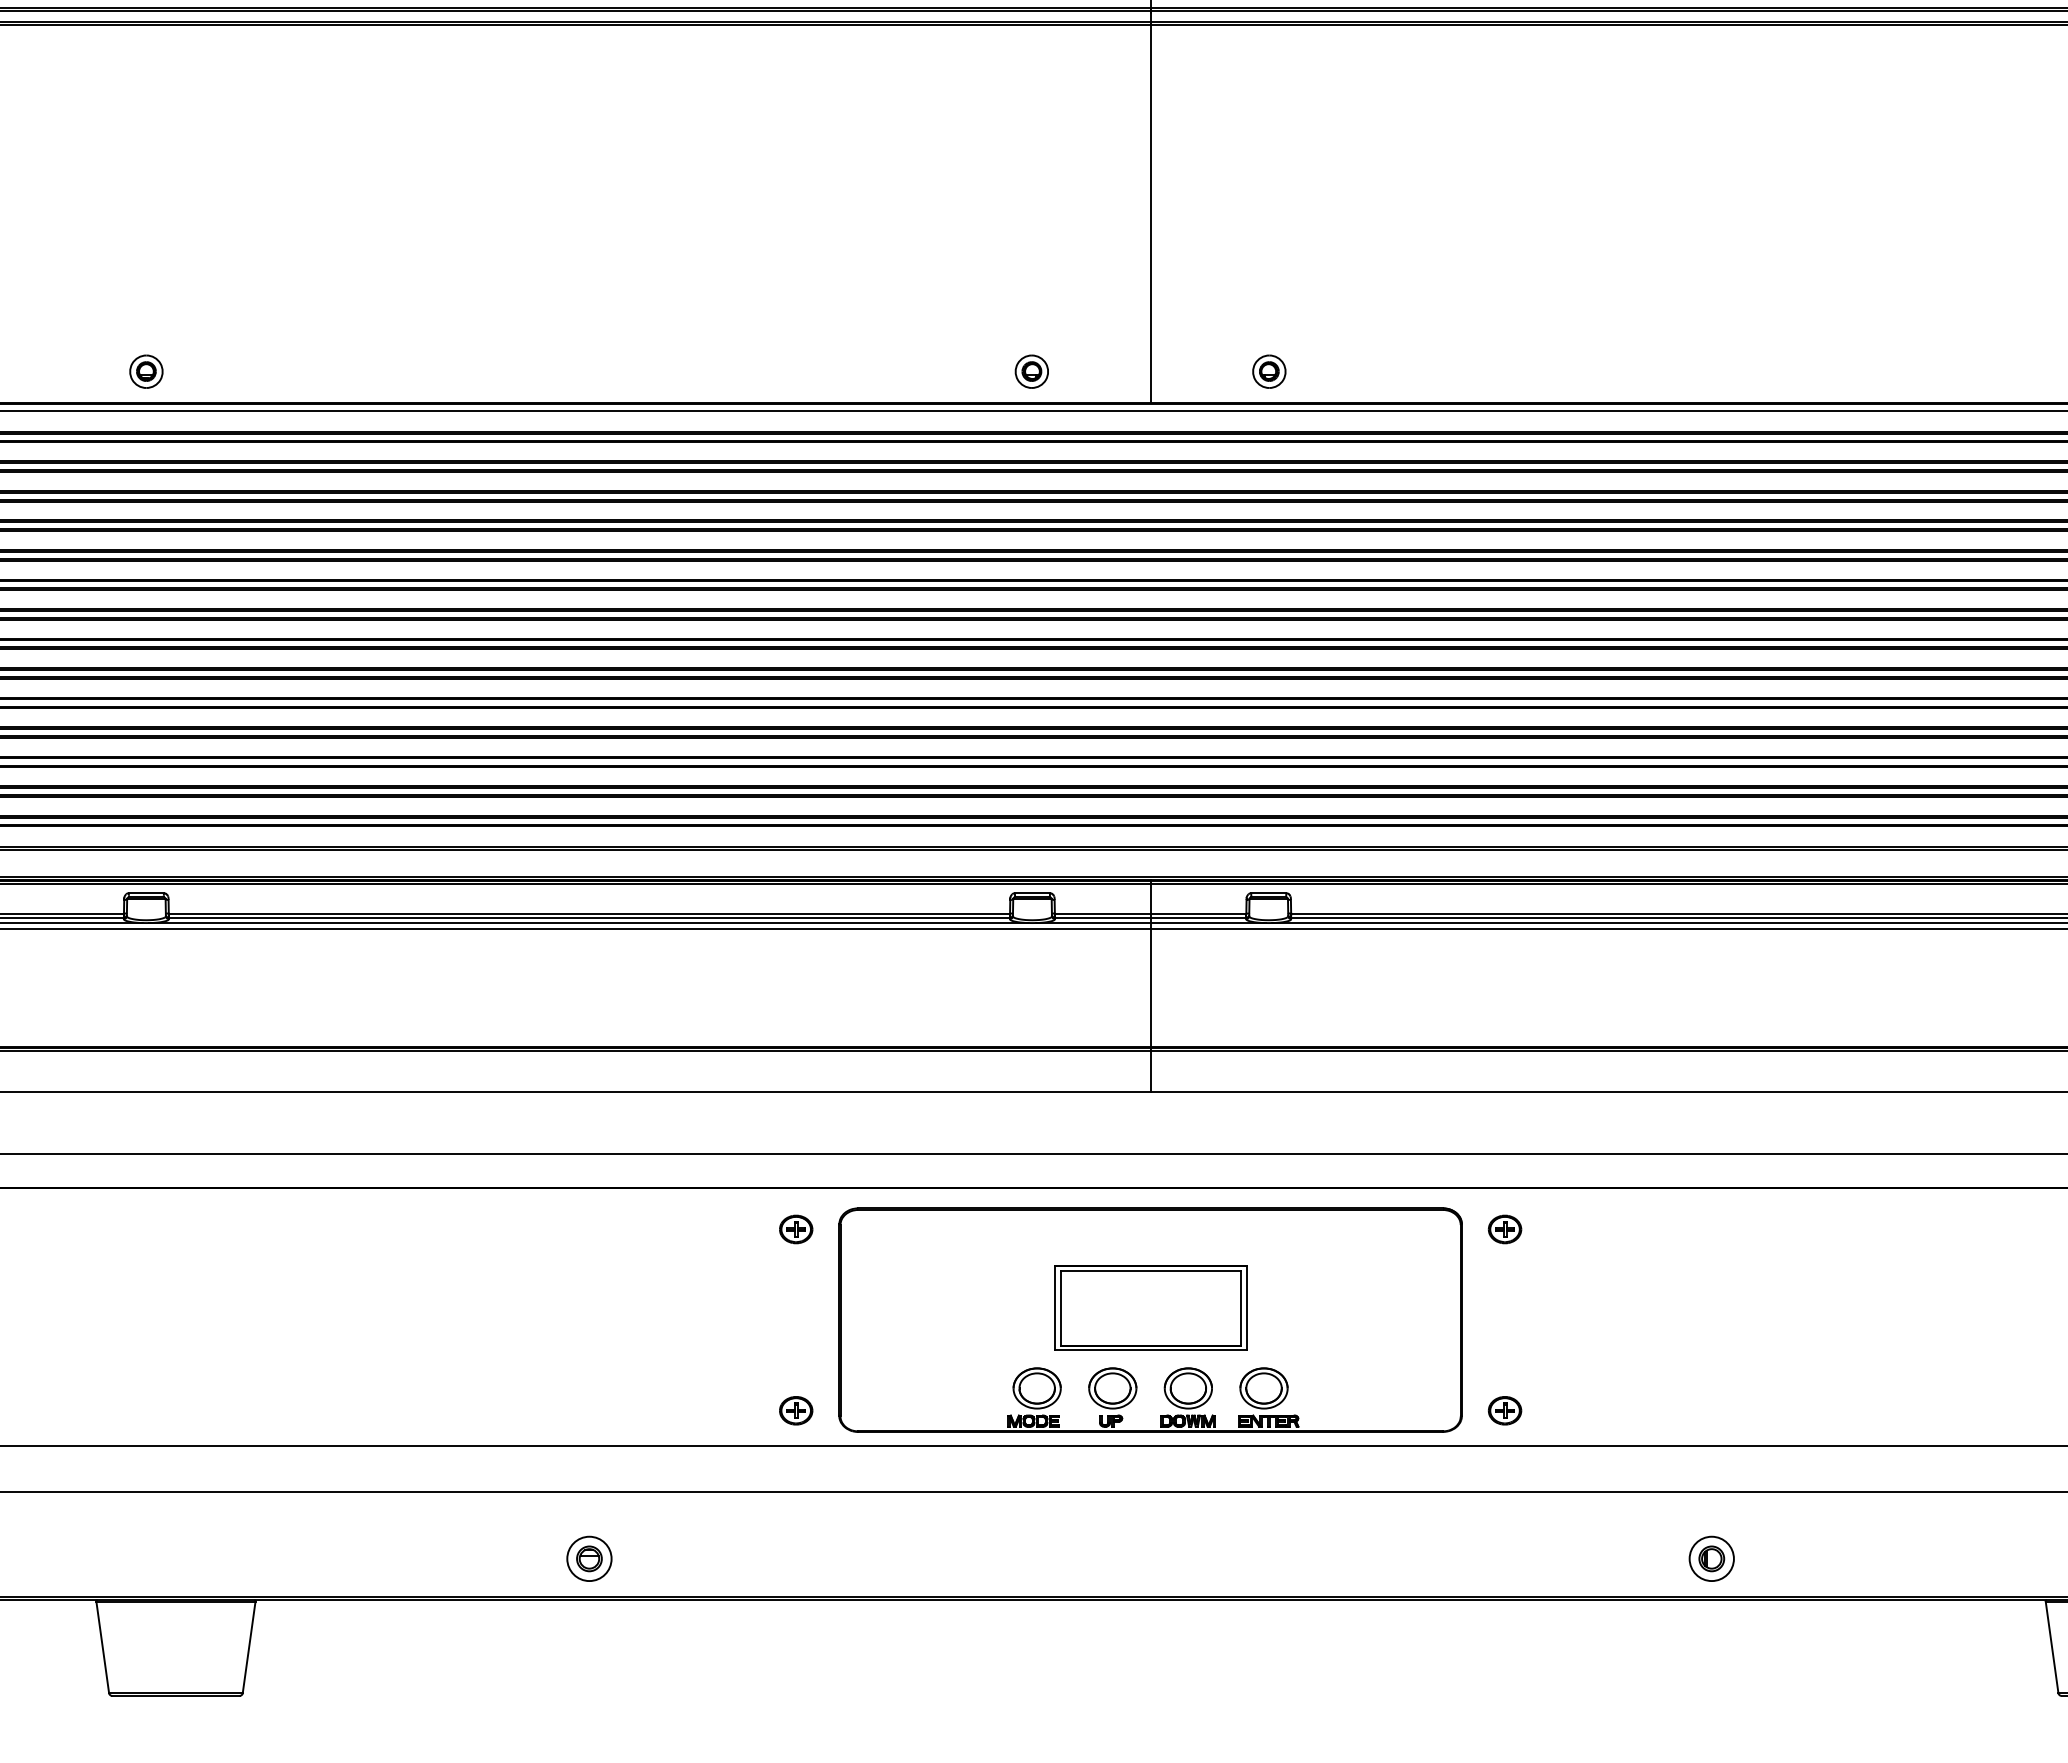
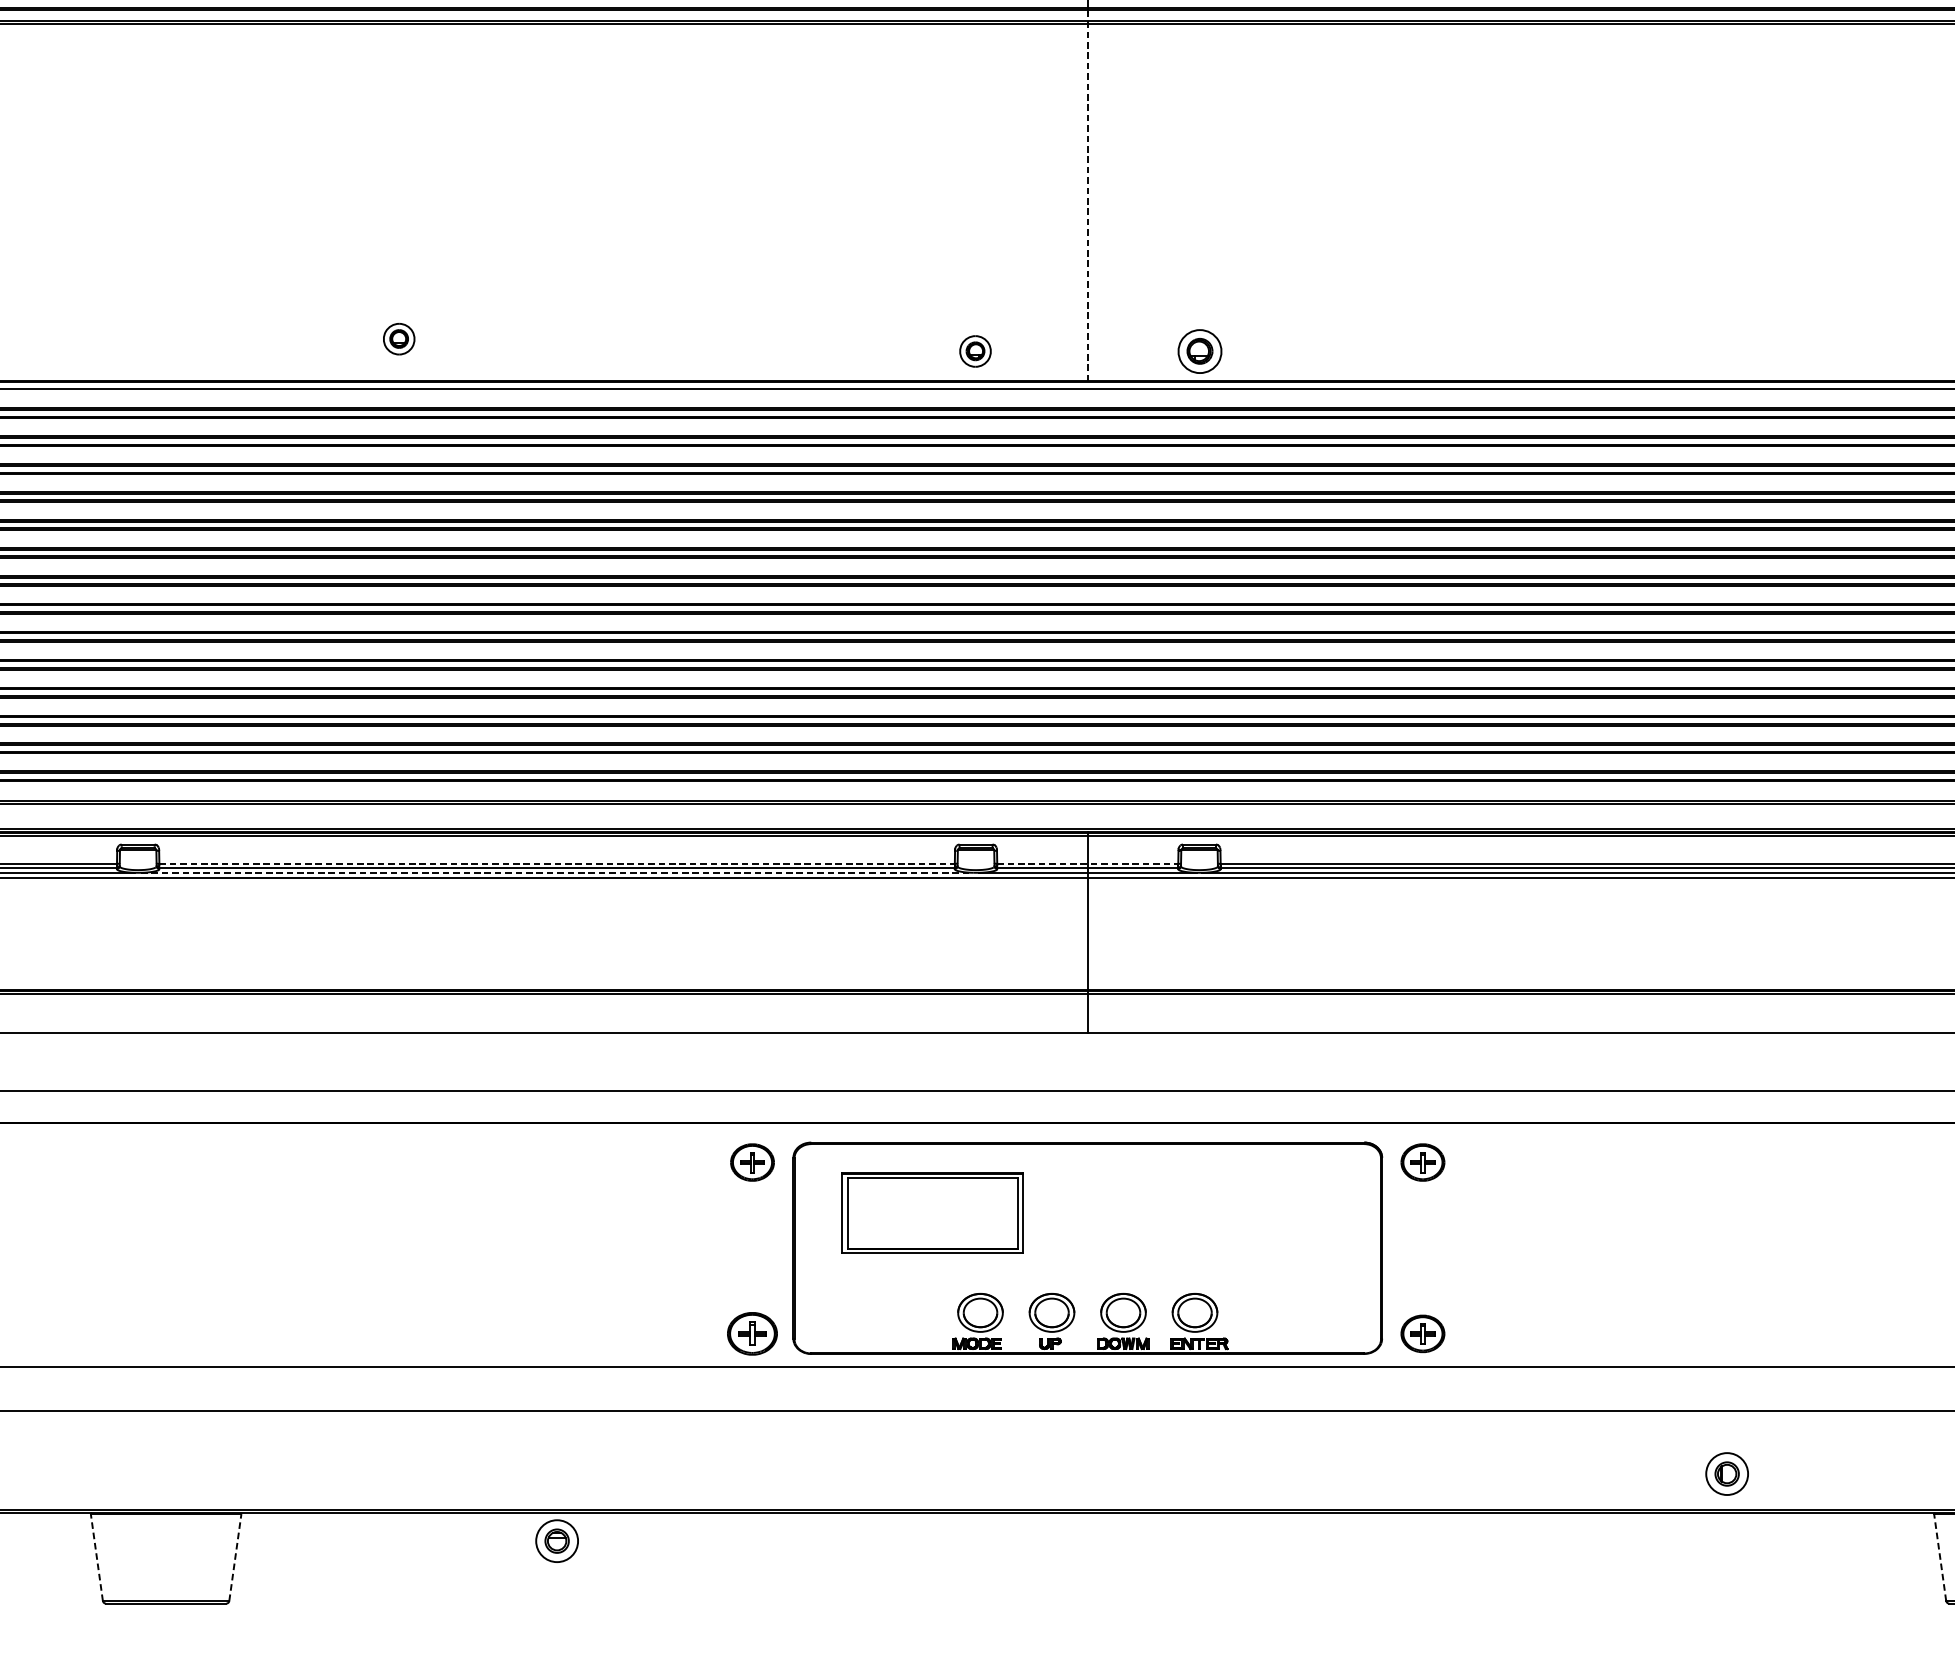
line: (1150, 207) -> (1087, 196), solid -> dashed
part: (146, 371) -> (399, 338), moved
part: (1269, 371) -> (1200, 351), size x1.4
line: (589, 913) -> (557, 863), solid -> dashed
line: (1150, 913) -> (1087, 863), solid -> dashed
line: (589, 923) -> (557, 873), solid -> dashed
part: (796, 1229) -> (752, 1162), size x1.4
part: (1504, 1229) -> (1422, 1162), size x1.4
part: (1150, 1307) -> (932, 1212), moved
part: (796, 1410) -> (752, 1333), size x1.6
part: (1504, 1410) -> (1422, 1333), size x1.4
part: (589, 1558) -> (557, 1540), moved
part: (1711, 1558) -> (1726, 1473), moved
line: (102, 1646) -> (96, 1556), solid -> dashed
line: (249, 1646) -> (235, 1556), solid -> dashed
line: (2052, 1646) -> (1940, 1556), solid -> dashed

